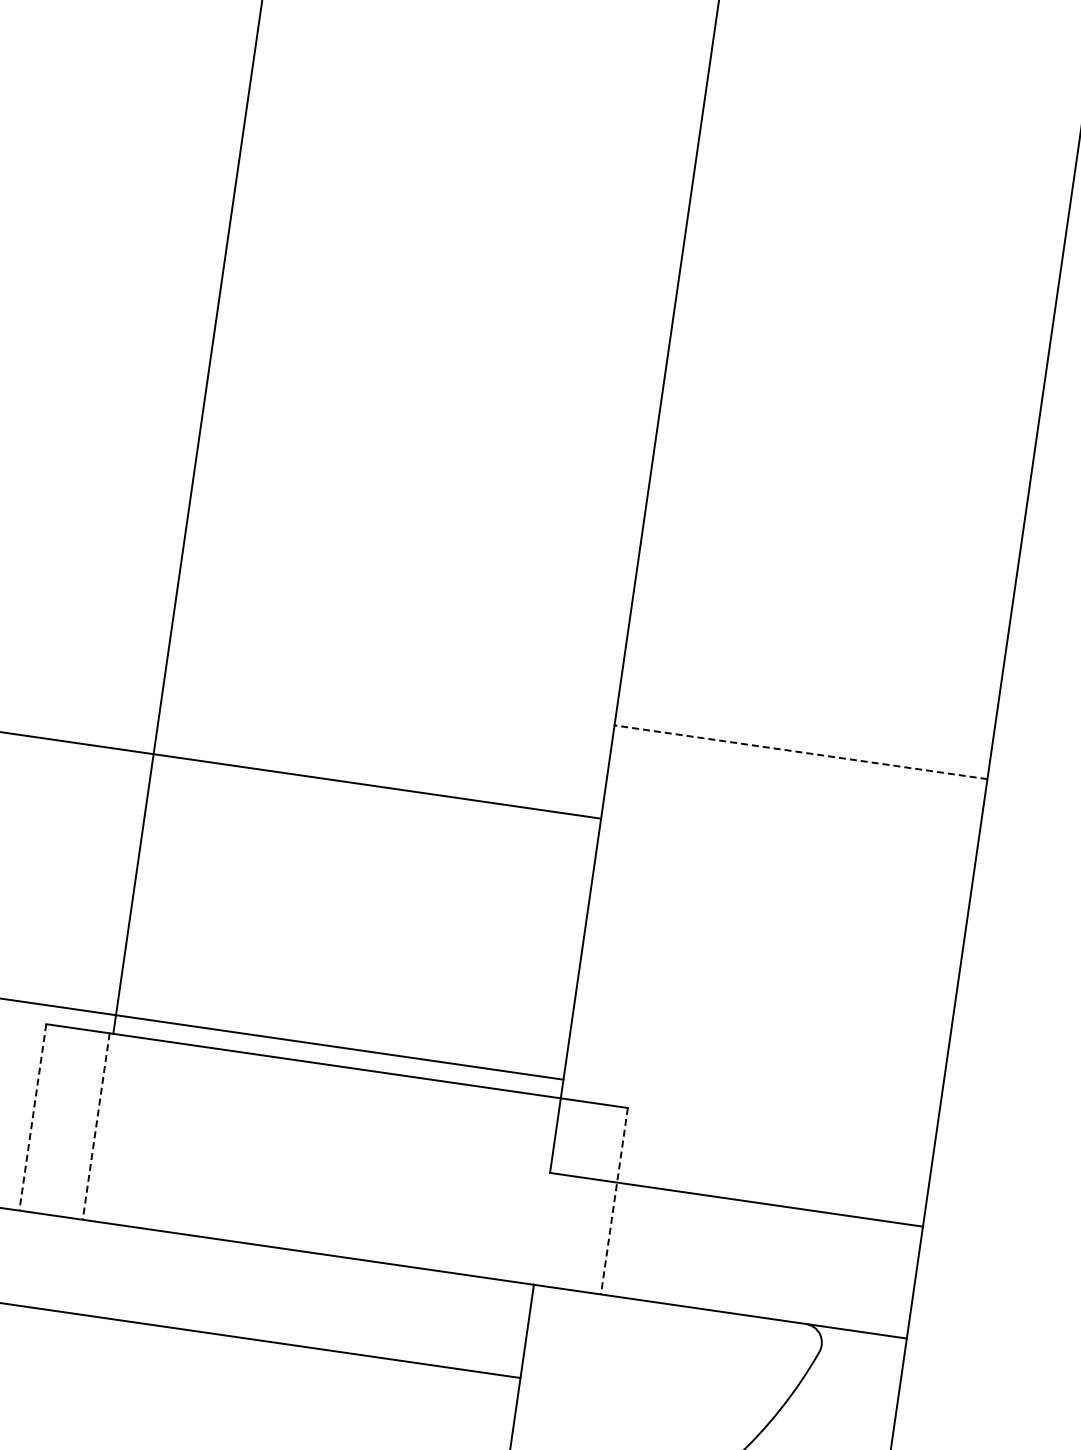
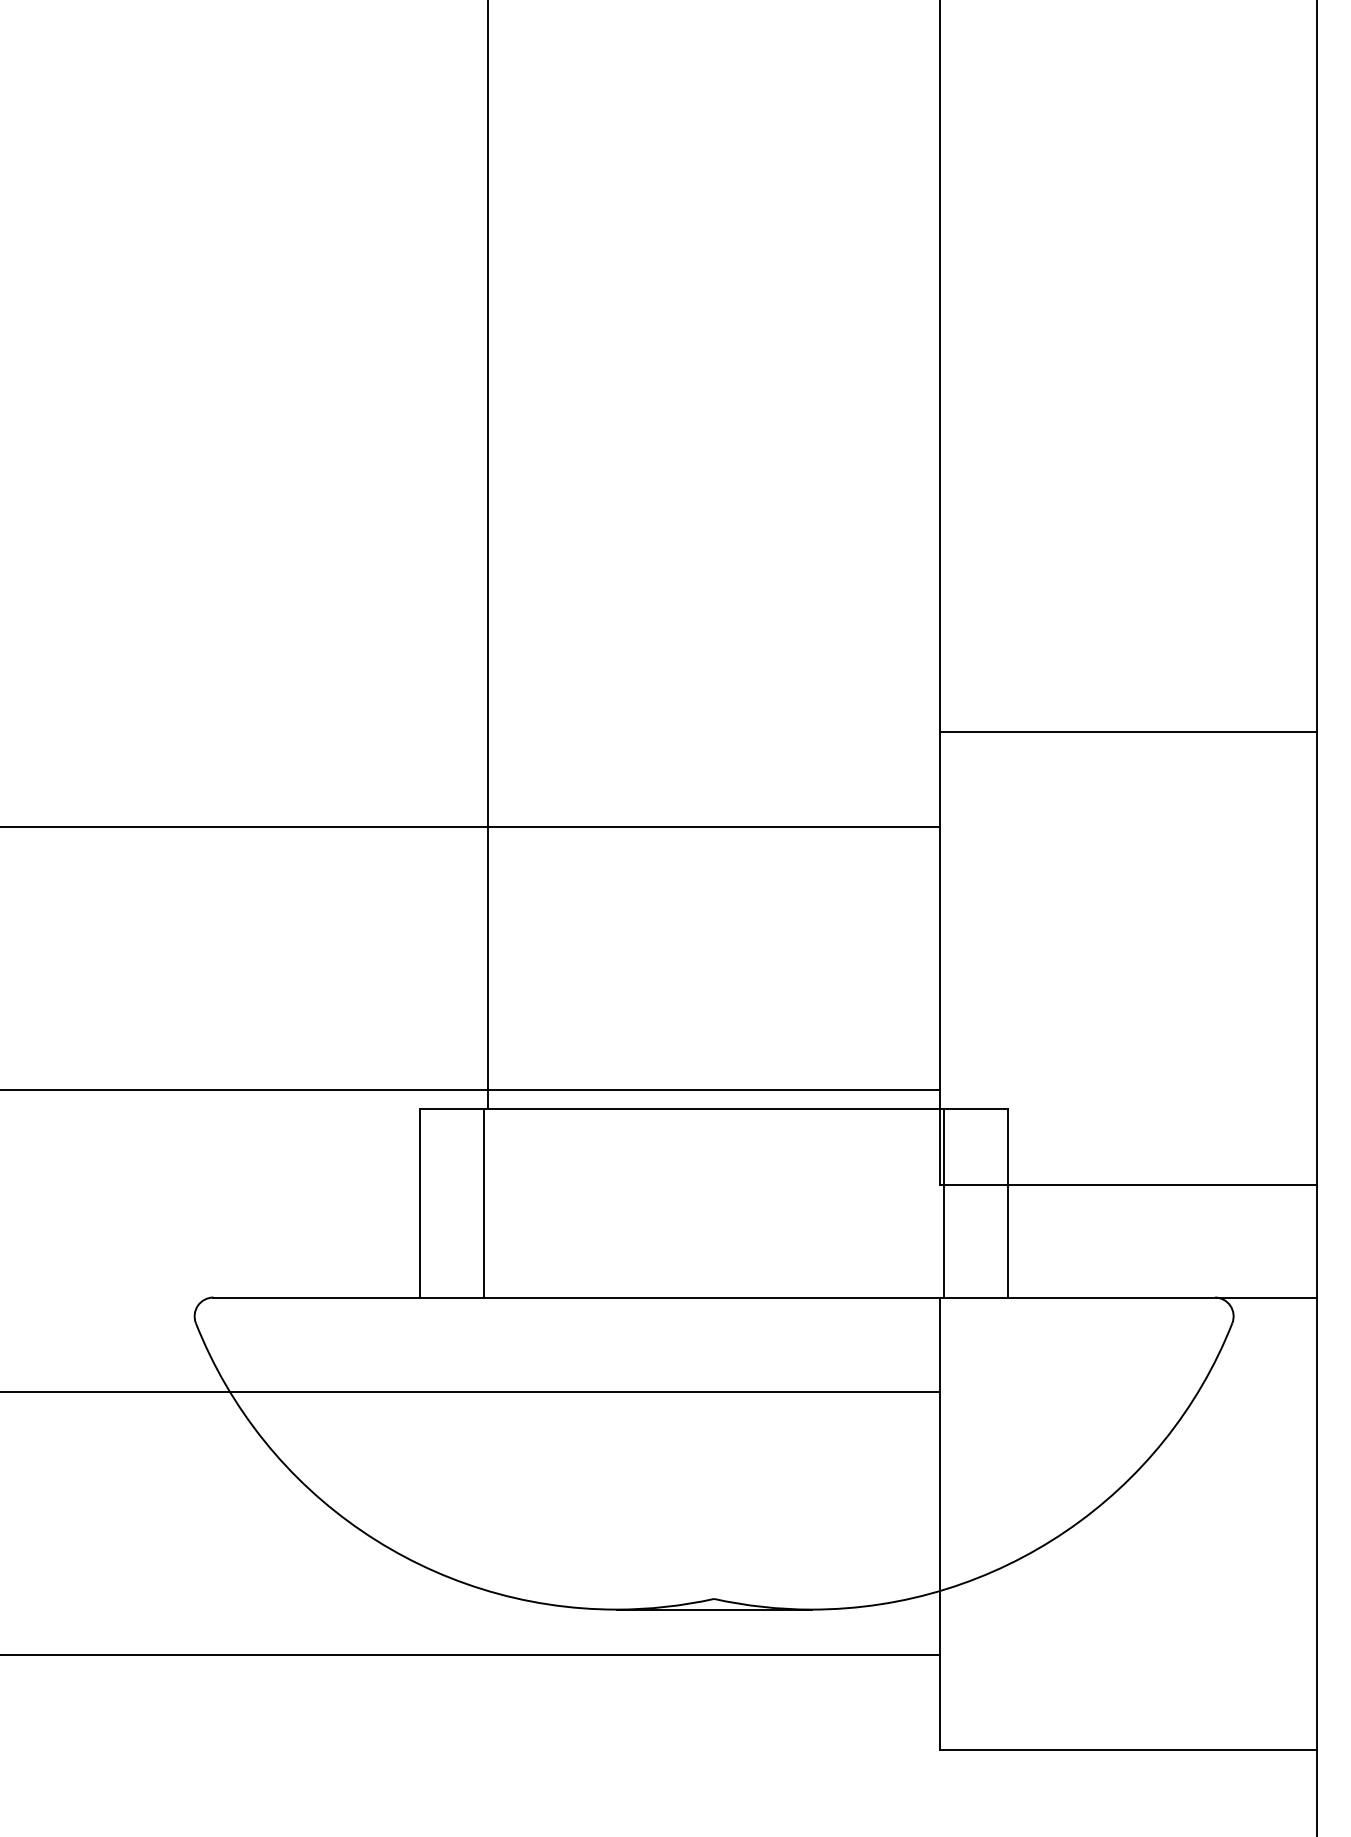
line: (800, 752) -> (1128, 732), dashed -> solid
line: (32, 1117) -> (420, 1203), dashed -> solid
line: (96, 1126) -> (484, 1203), dashed -> solid
line: (550, 1192) -> (943, 1203), added
line: (613, 1201) -> (1007, 1203), dashed -> solid

